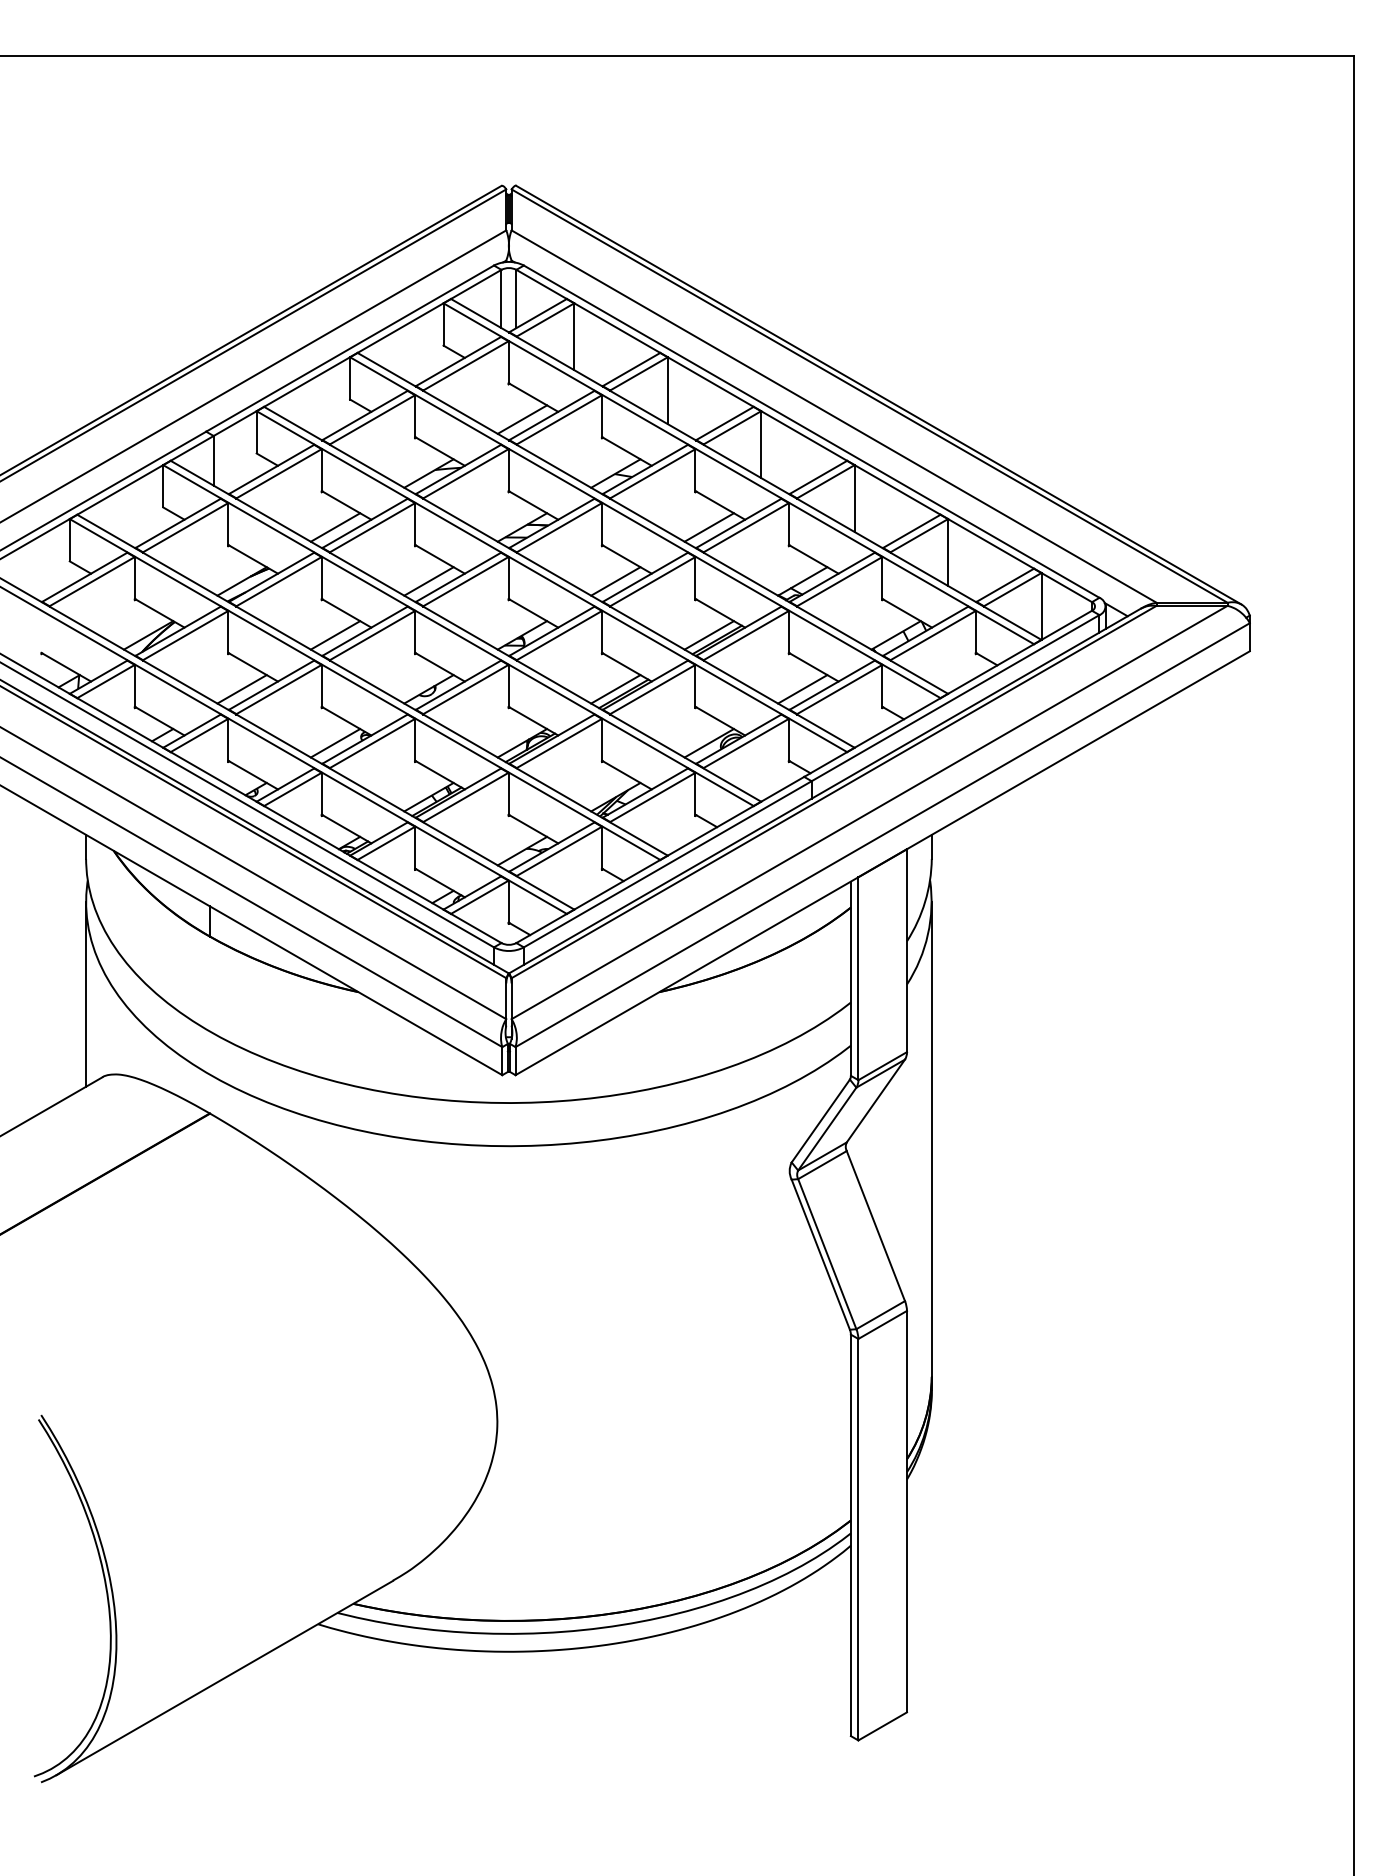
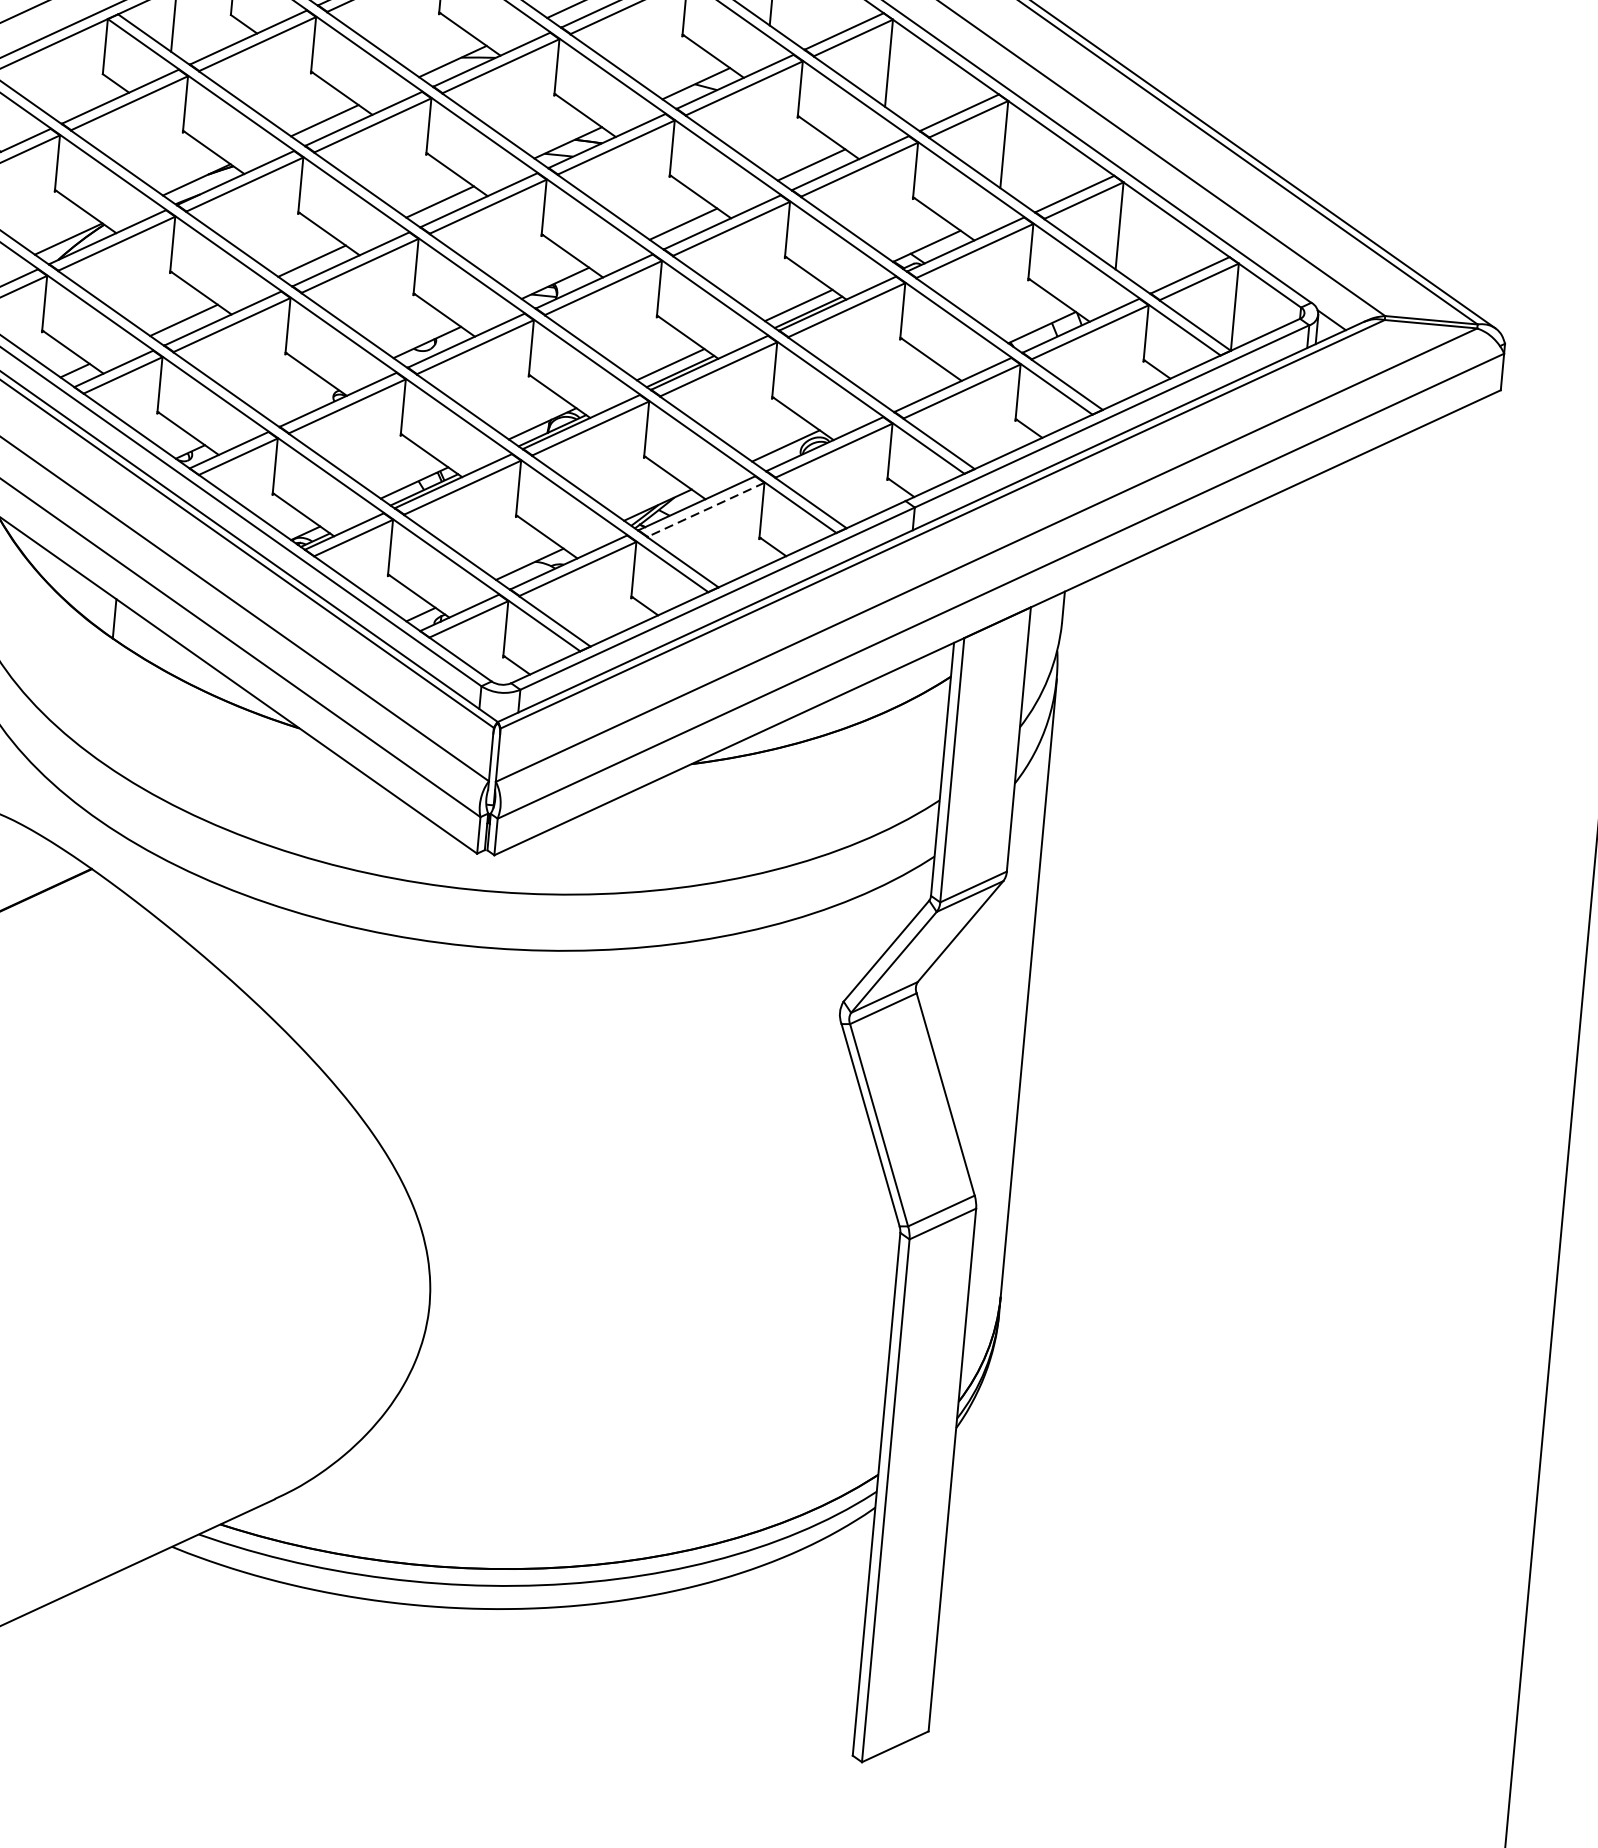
line: (802, 689) -> (913, 387), removed
line: (335, 743) -> (299, 401), removed
line: (652, 797) -> (705, 509), solid -> dashed

